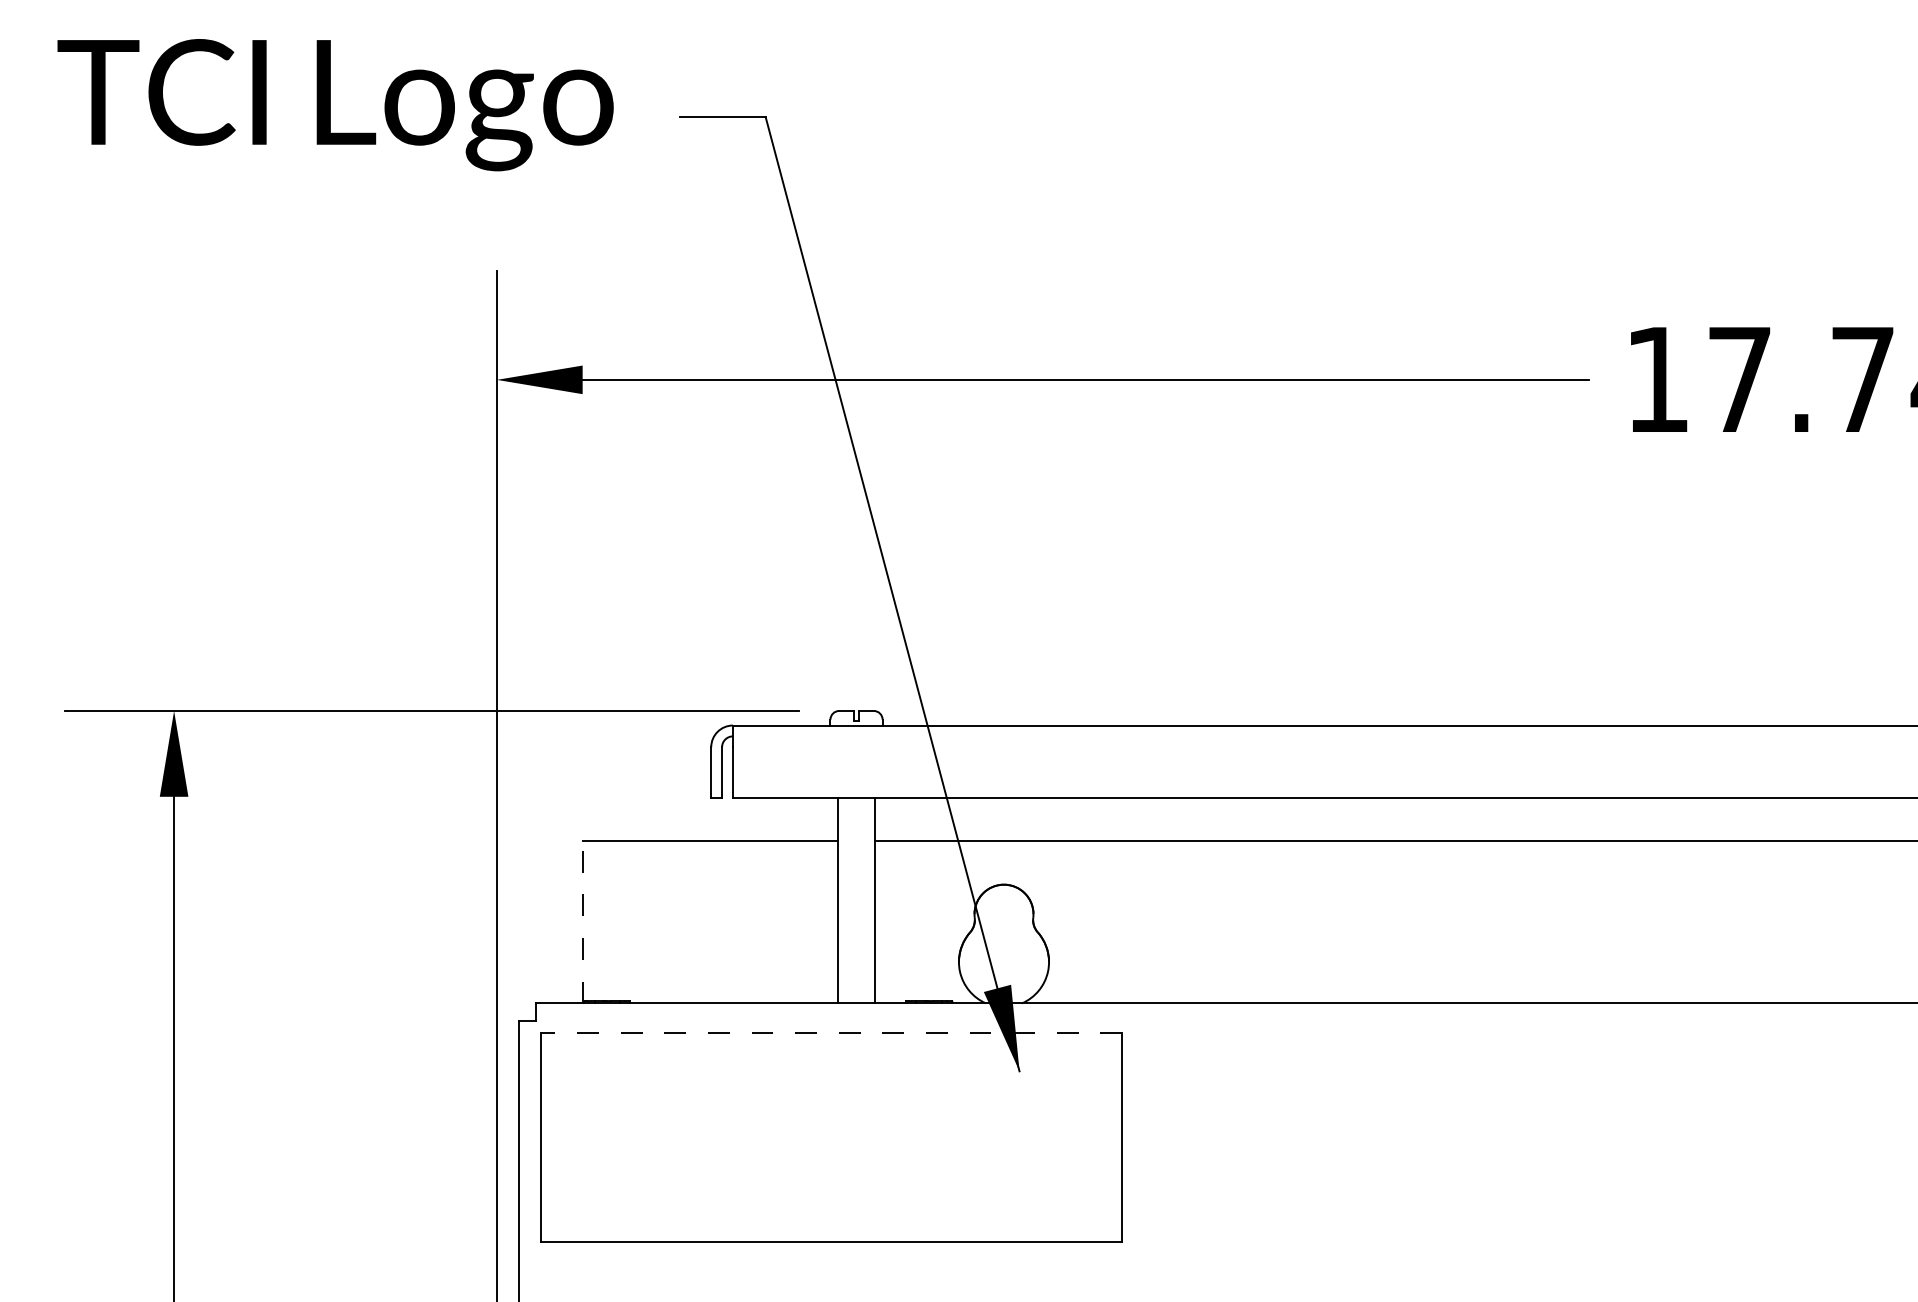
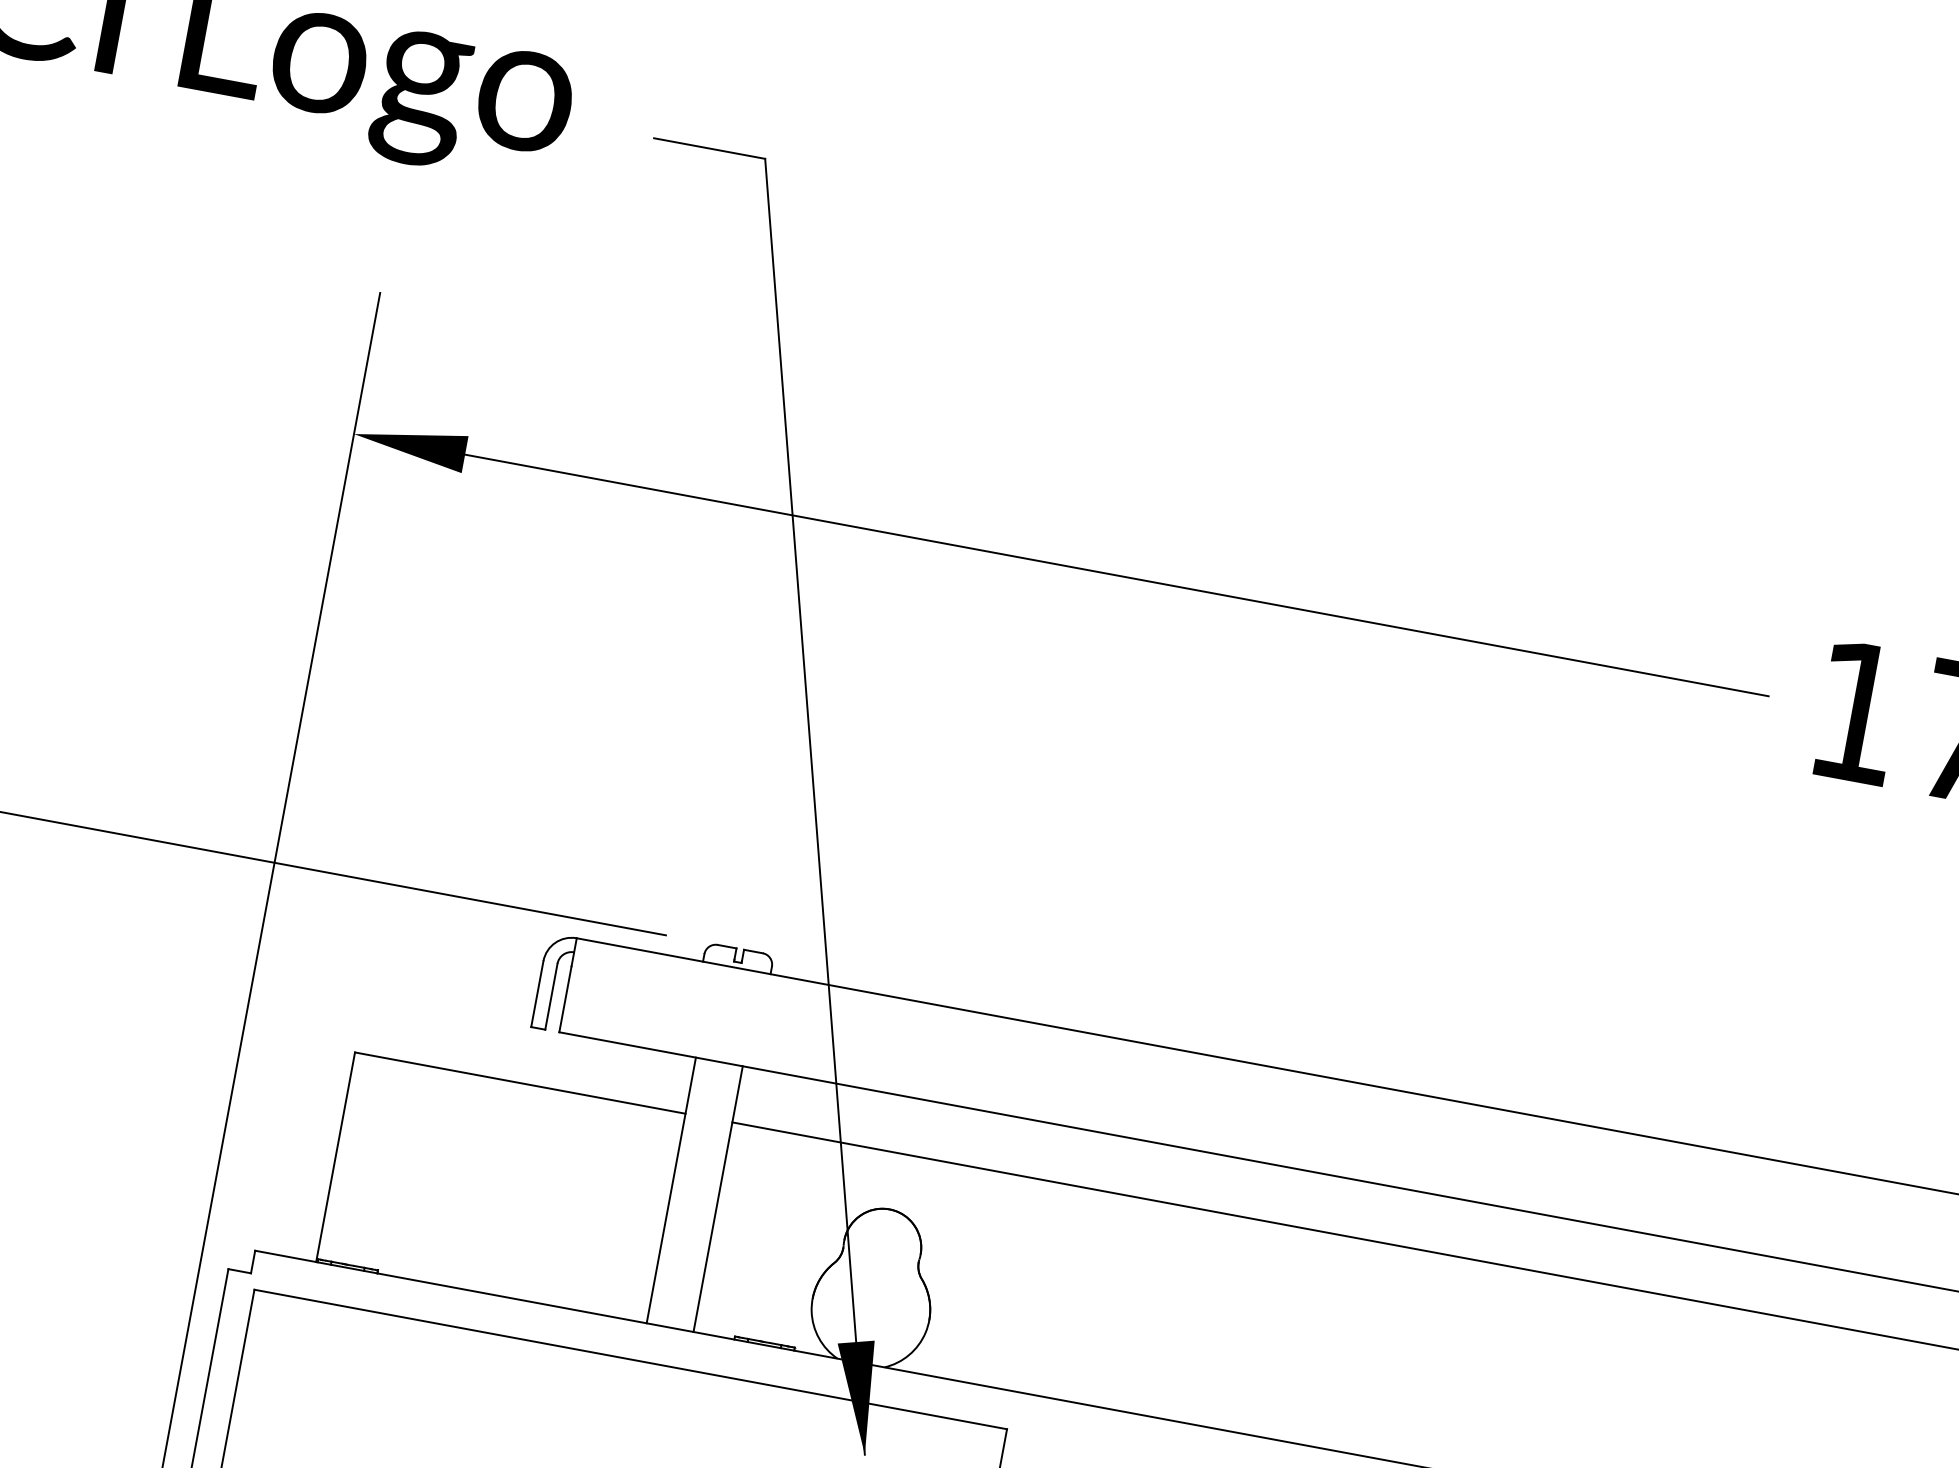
line: (583, 922) -> (336, 1157), dashed -> solid
line: (831, 1032) -> (630, 1359), dashed -> solid

